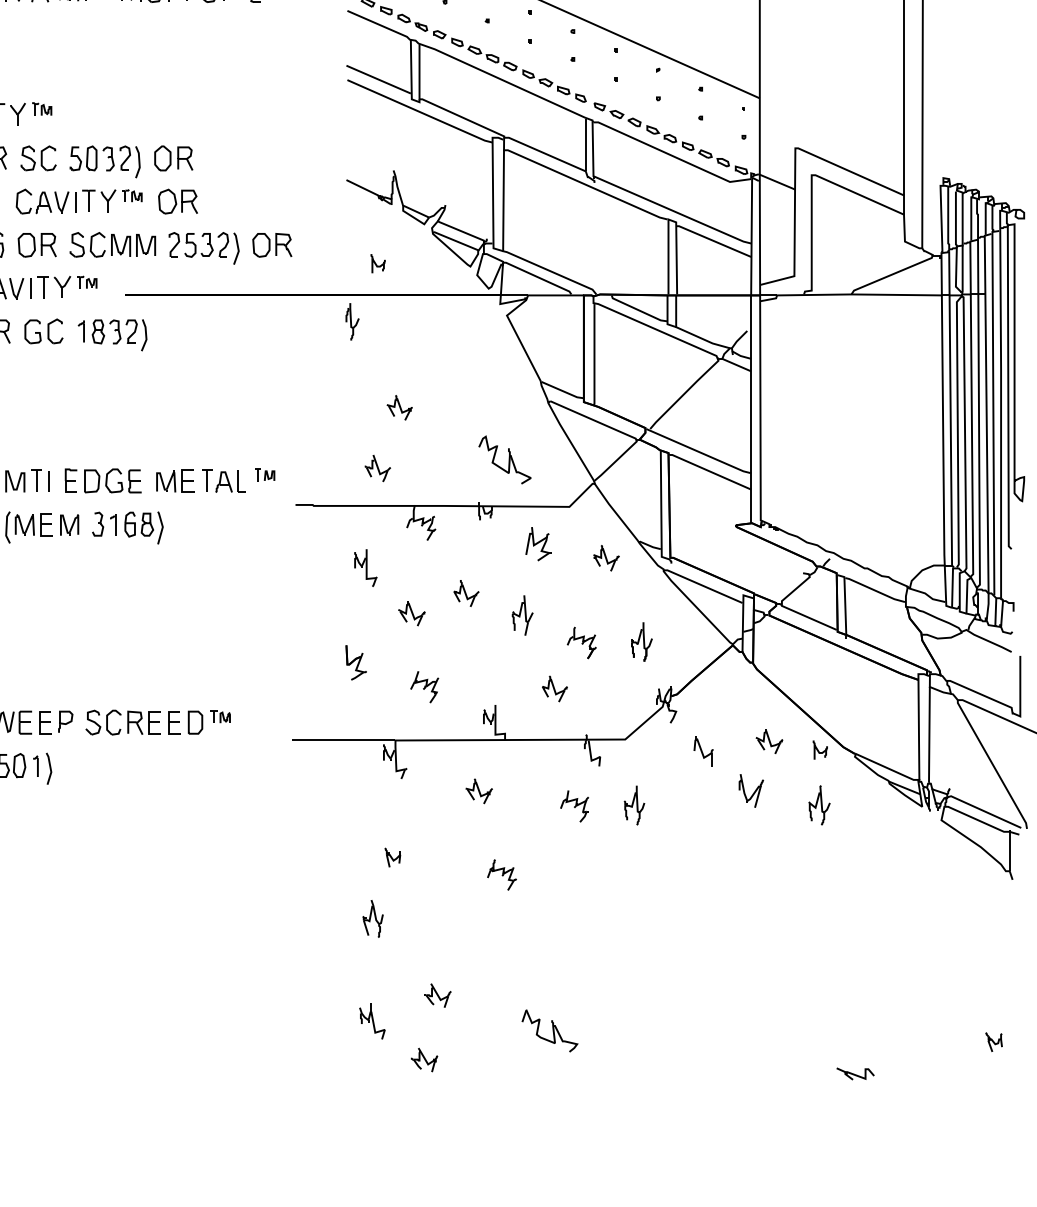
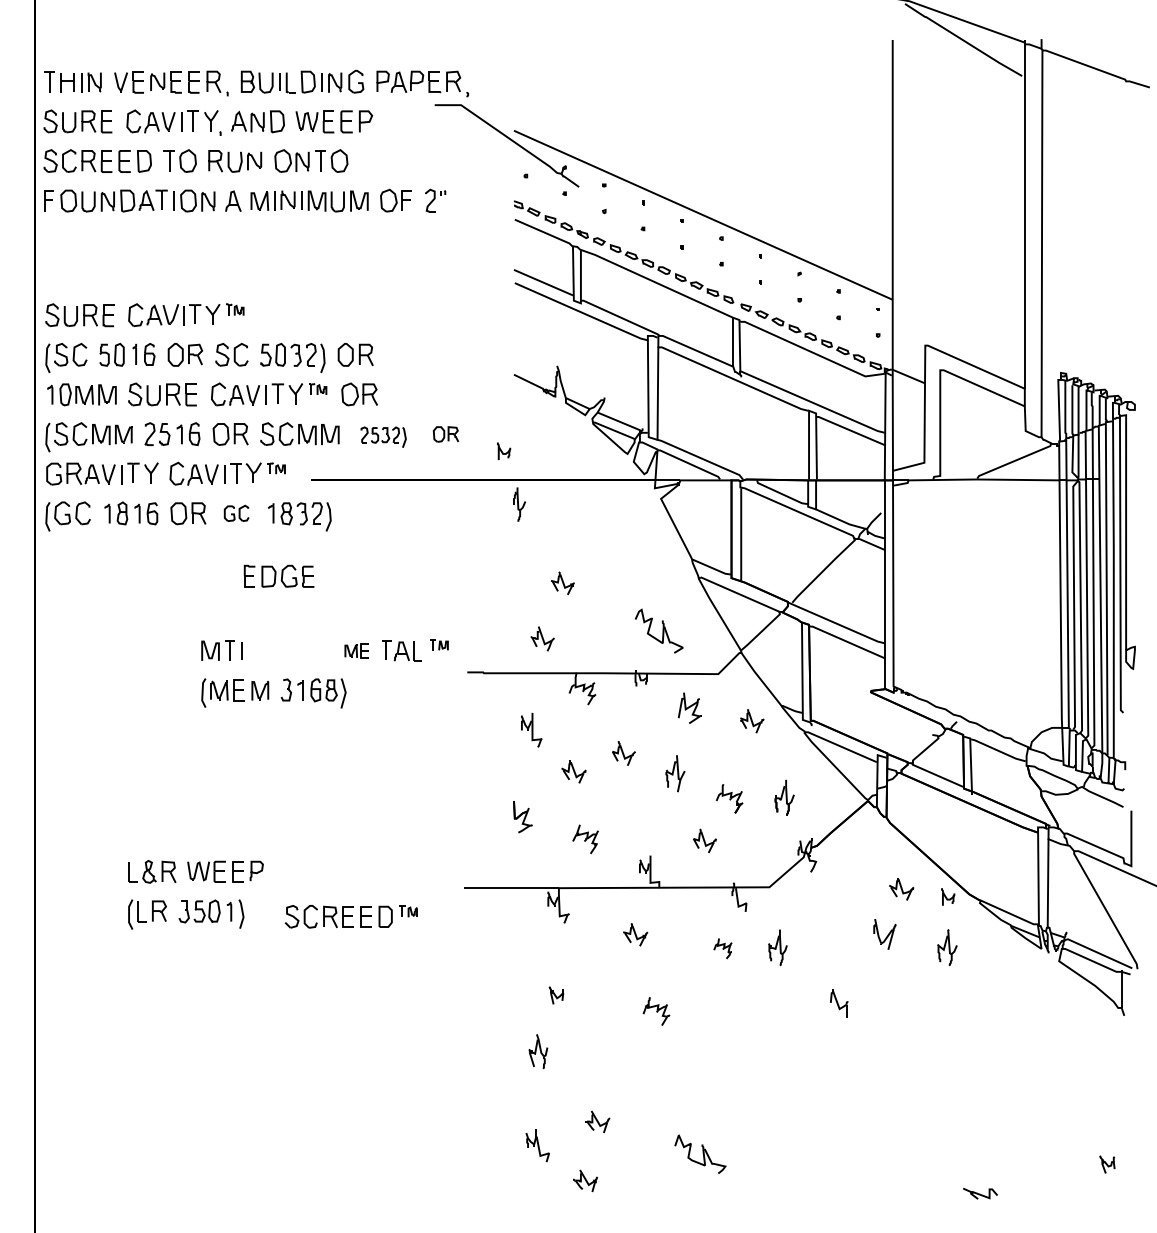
part: (271, 245) -> (445, 434), size x0.7
part: (204, 248) -> (383, 437), size x0.7
part: (378, 263) -> (504, 451), moved
part: (43, 331) -> (236, 513), size x0.7
part: (102, 479) -> (278, 575), moved
part: (174, 481) -> (356, 650), size x0.7
part: (157, 722) -> (350, 916), moved
part: (703, 751) -> (839, 1003), moved
part: (574, 806) -> (722, 948), size x0.7

